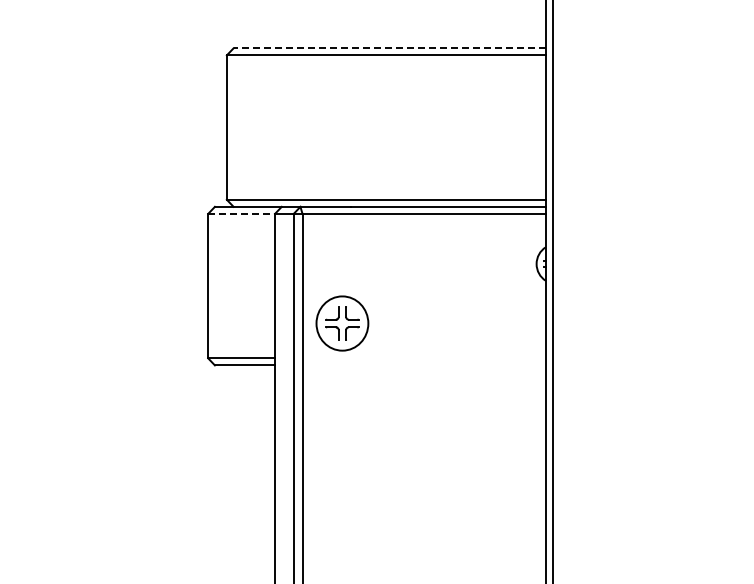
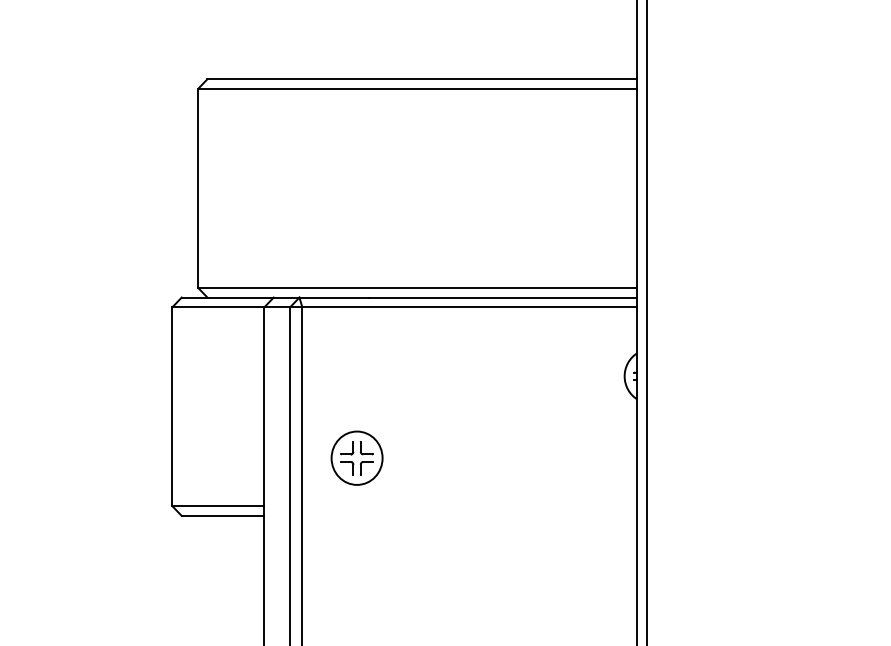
line: (389, 48) -> (422, 79), dashed -> solid
line: (242, 213) -> (219, 306), dashed -> solid
part: (341, 323) -> (355, 458), size x0.71

